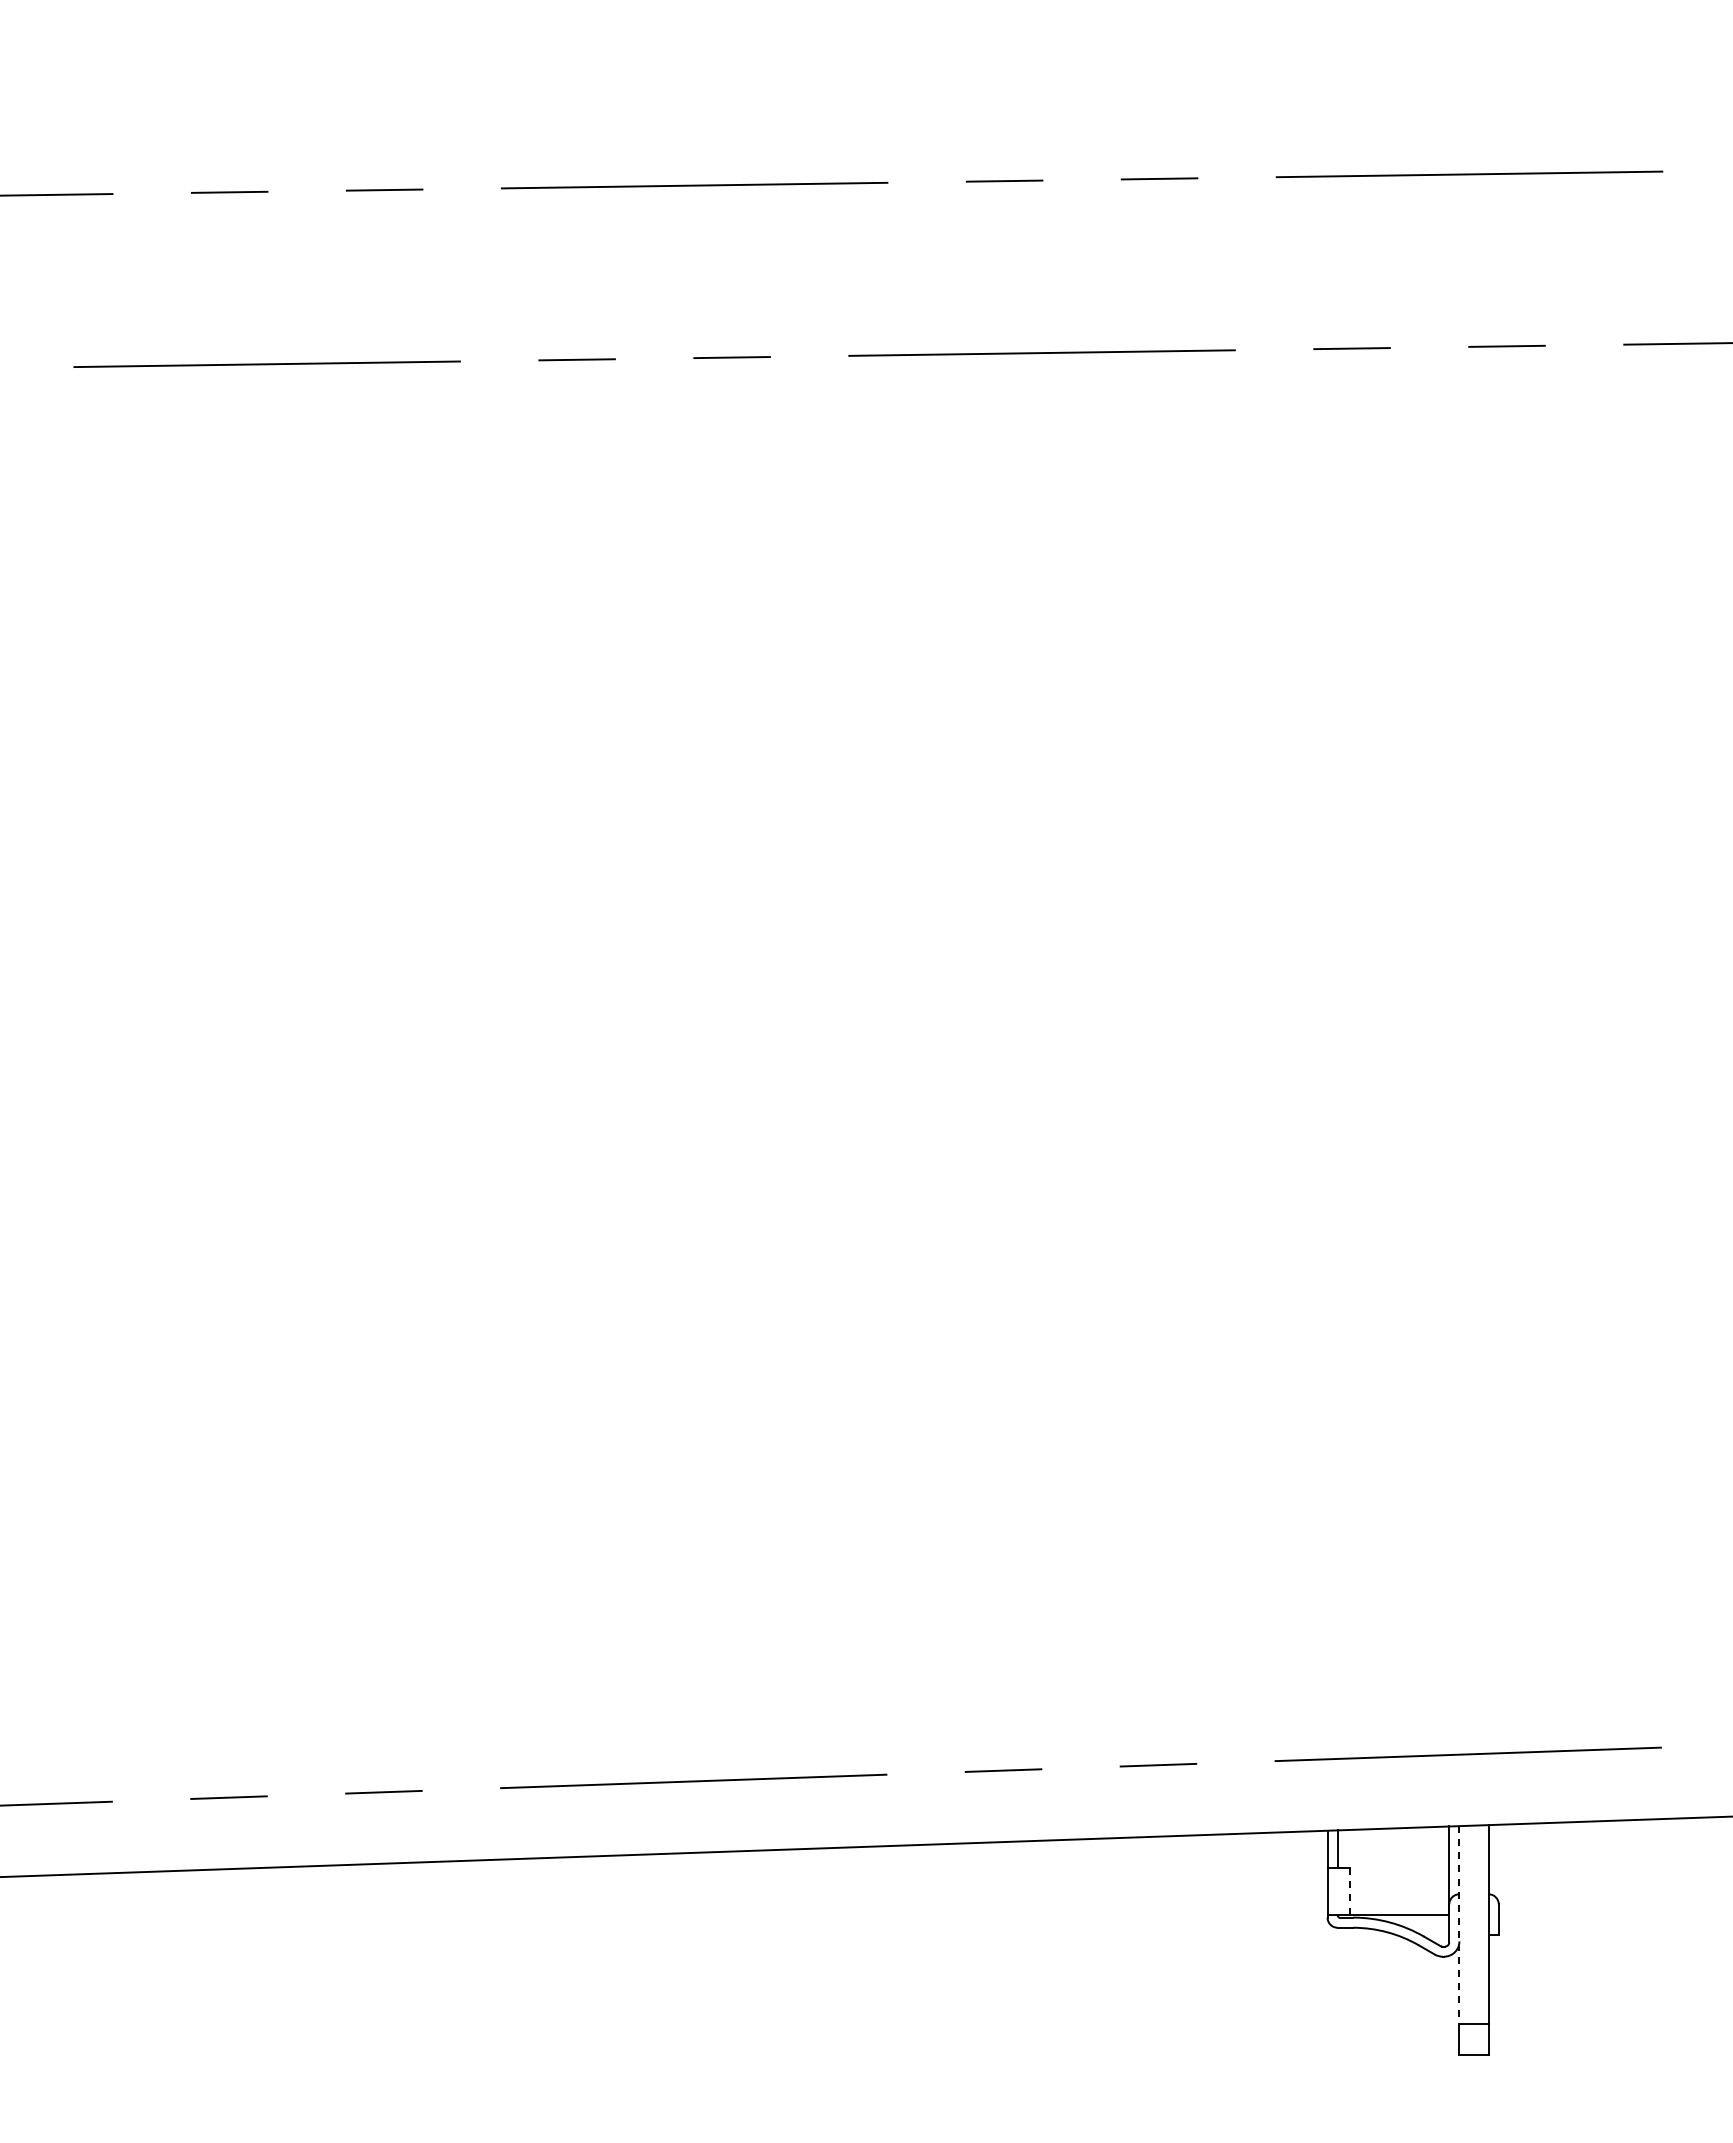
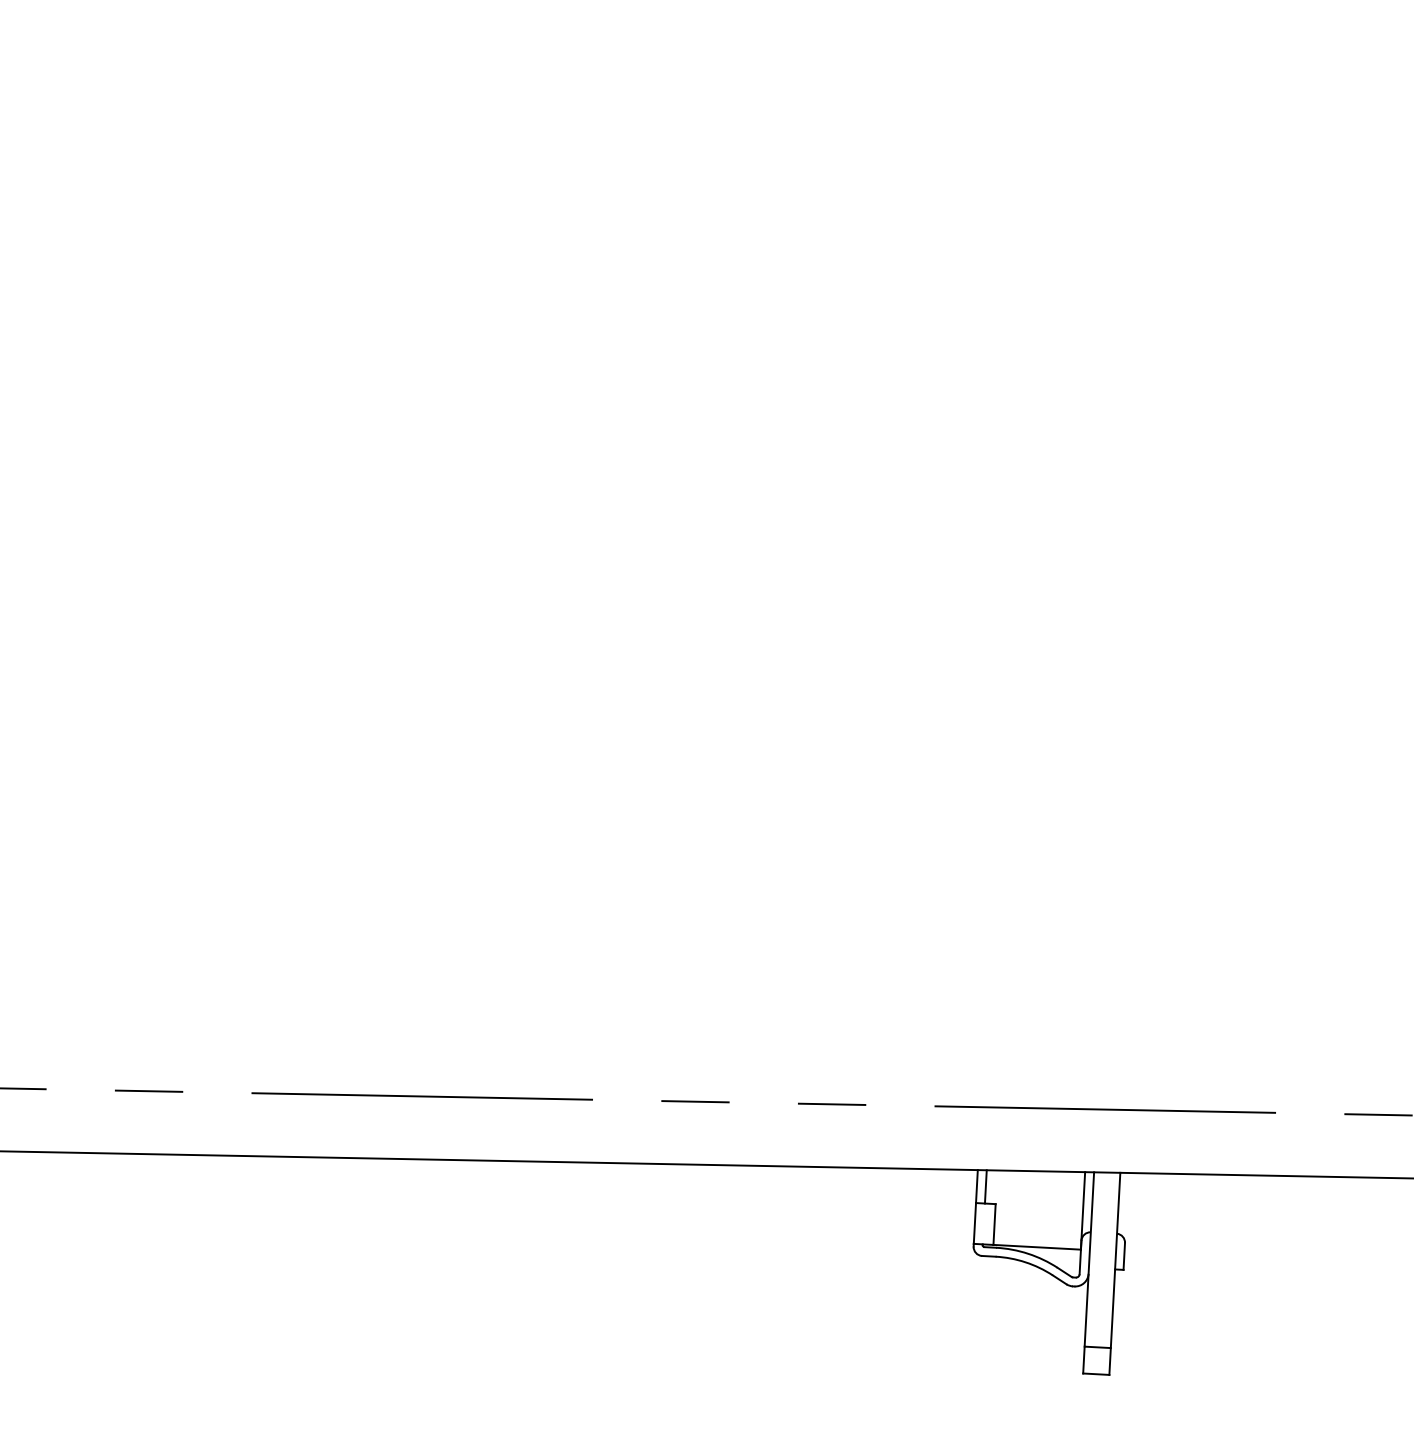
line: (1349, 1890) -> (994, 1223), dashed -> solid
line: (1459, 1925) -> (1089, 1259), dashed -> solid

